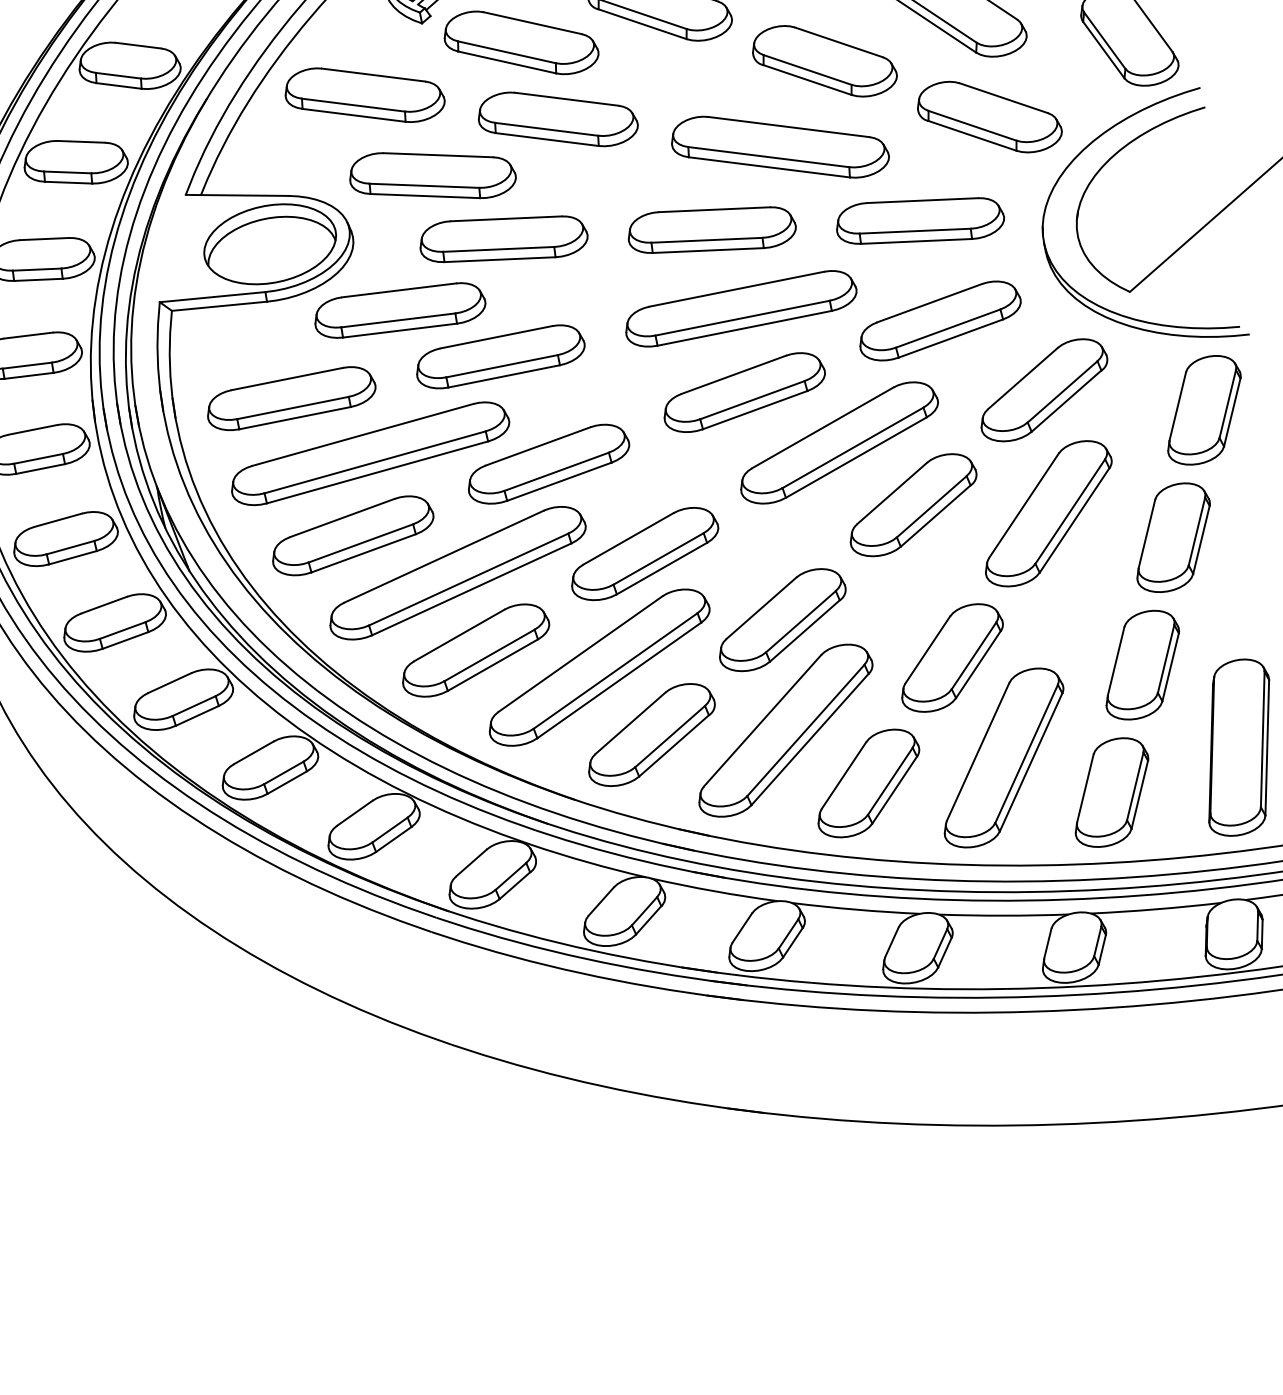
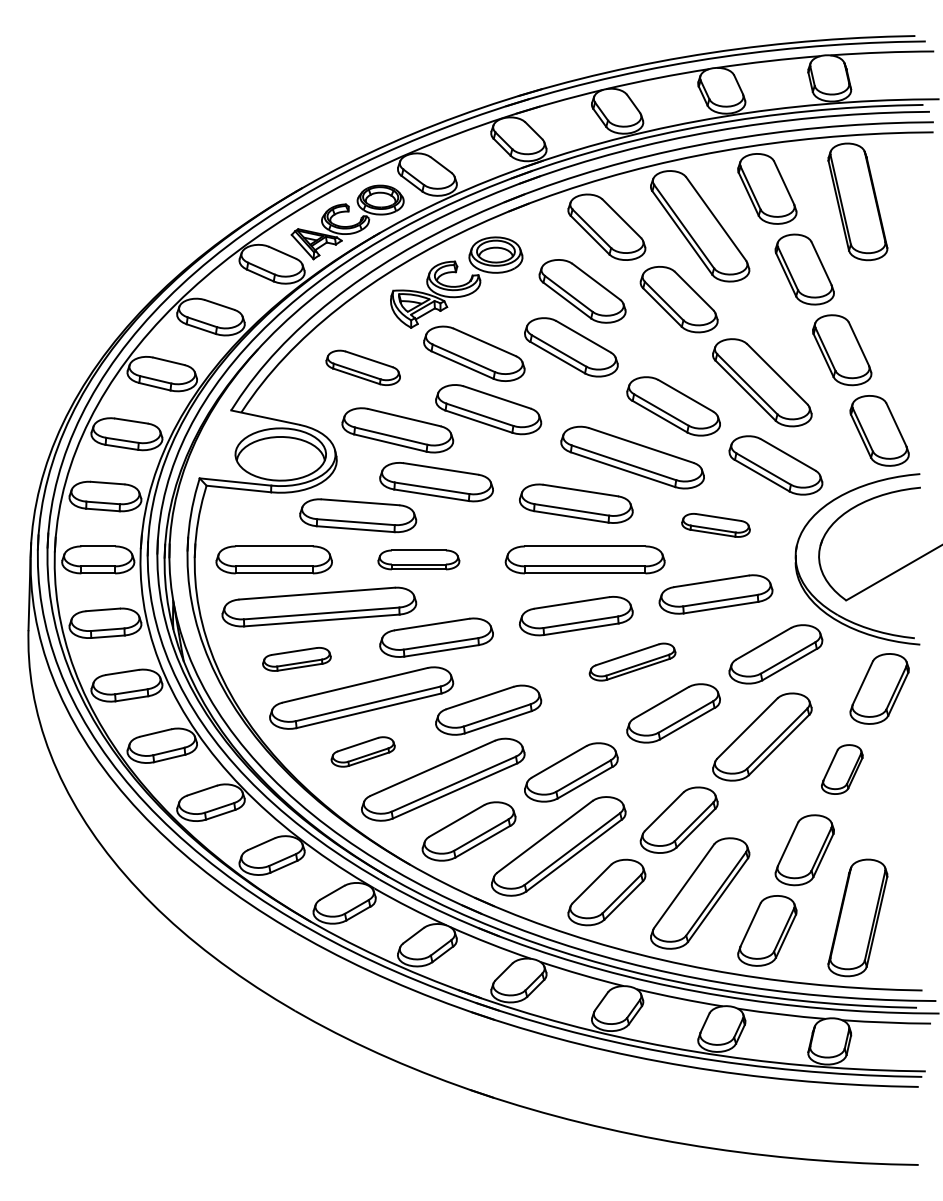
part: (363, 94) -> (362, 367), size x0.7
part: (919, 221) -> (715, 525), size x0.6
part: (499, 356) -> (418, 559), size x0.7
part: (838, 441) -> (632, 661), size x0.6
part: (352, 536) -> (296, 659), size x0.6
part: (1173, 537) -> (842, 769), size x0.7
part: (474, 650) -> (362, 751), size x0.6

